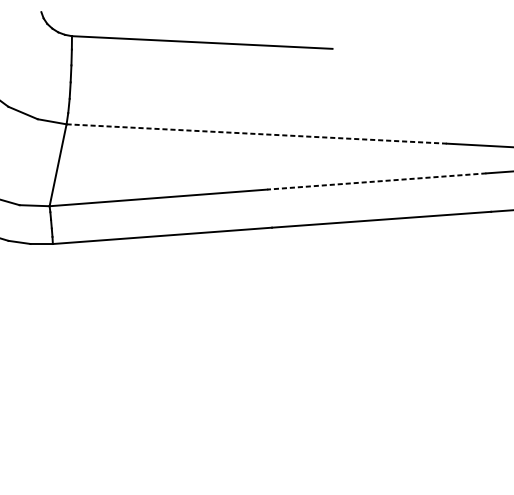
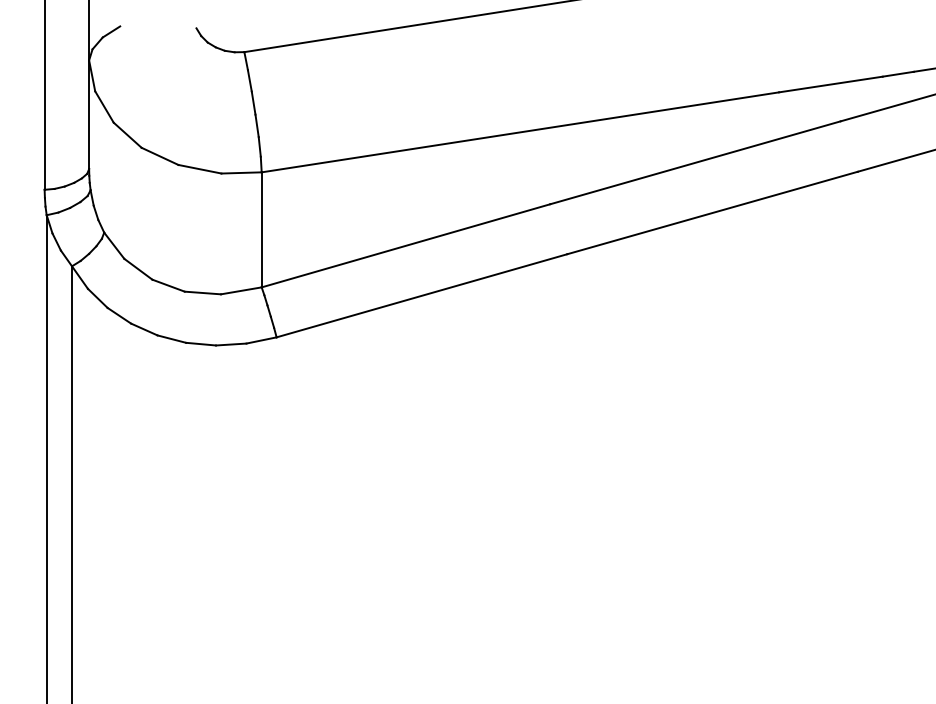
line: (256, 134) -> (520, 132), dashed -> solid
line: (376, 181) -> (694, 162), dashed -> solid

